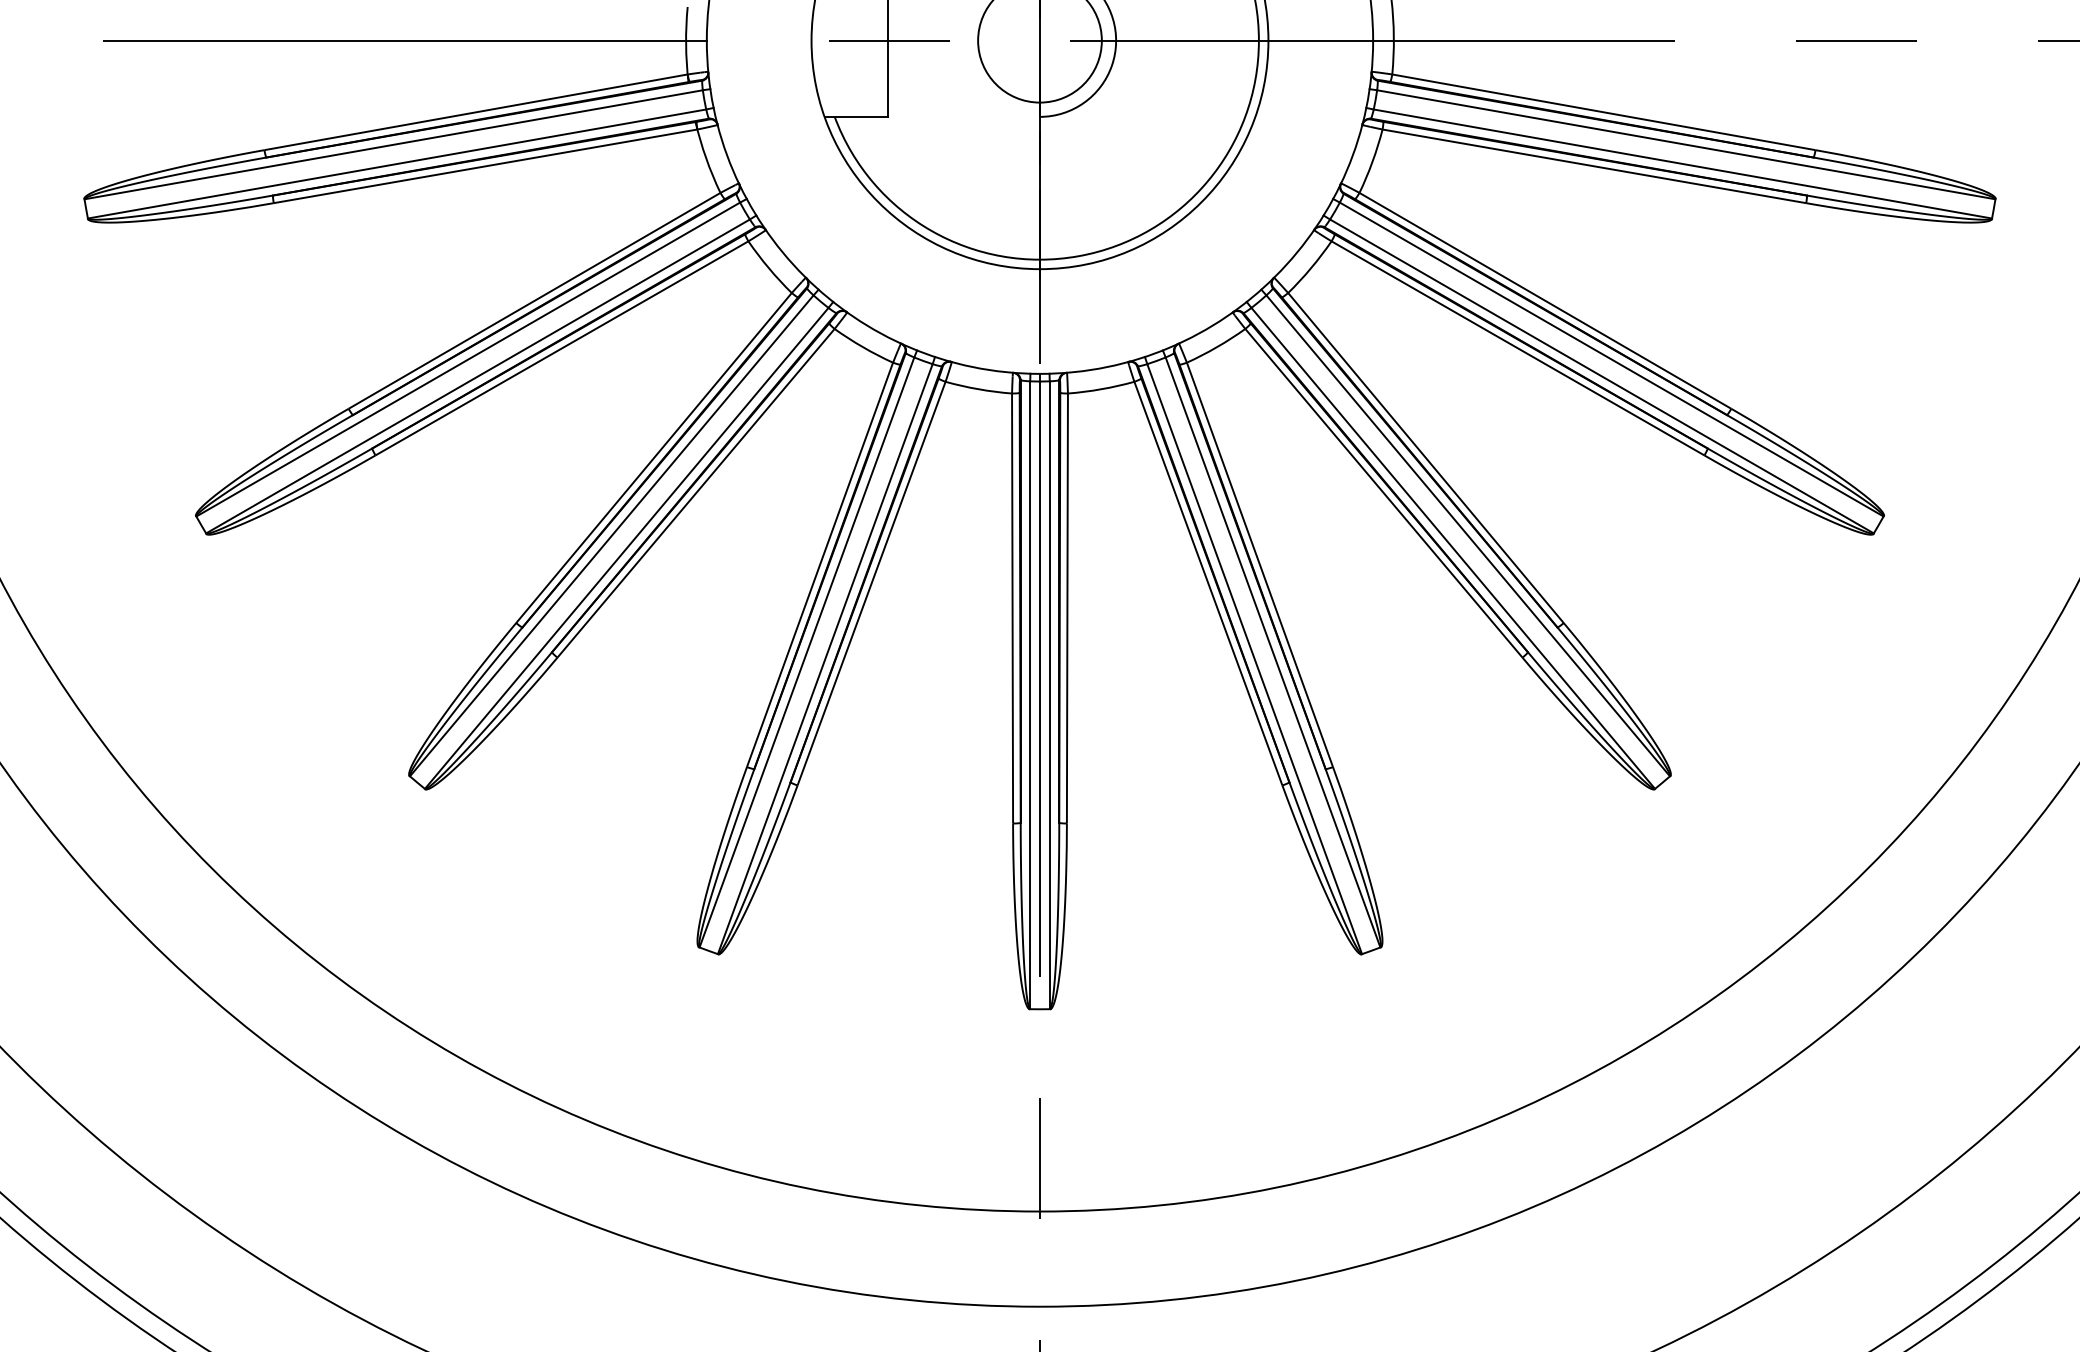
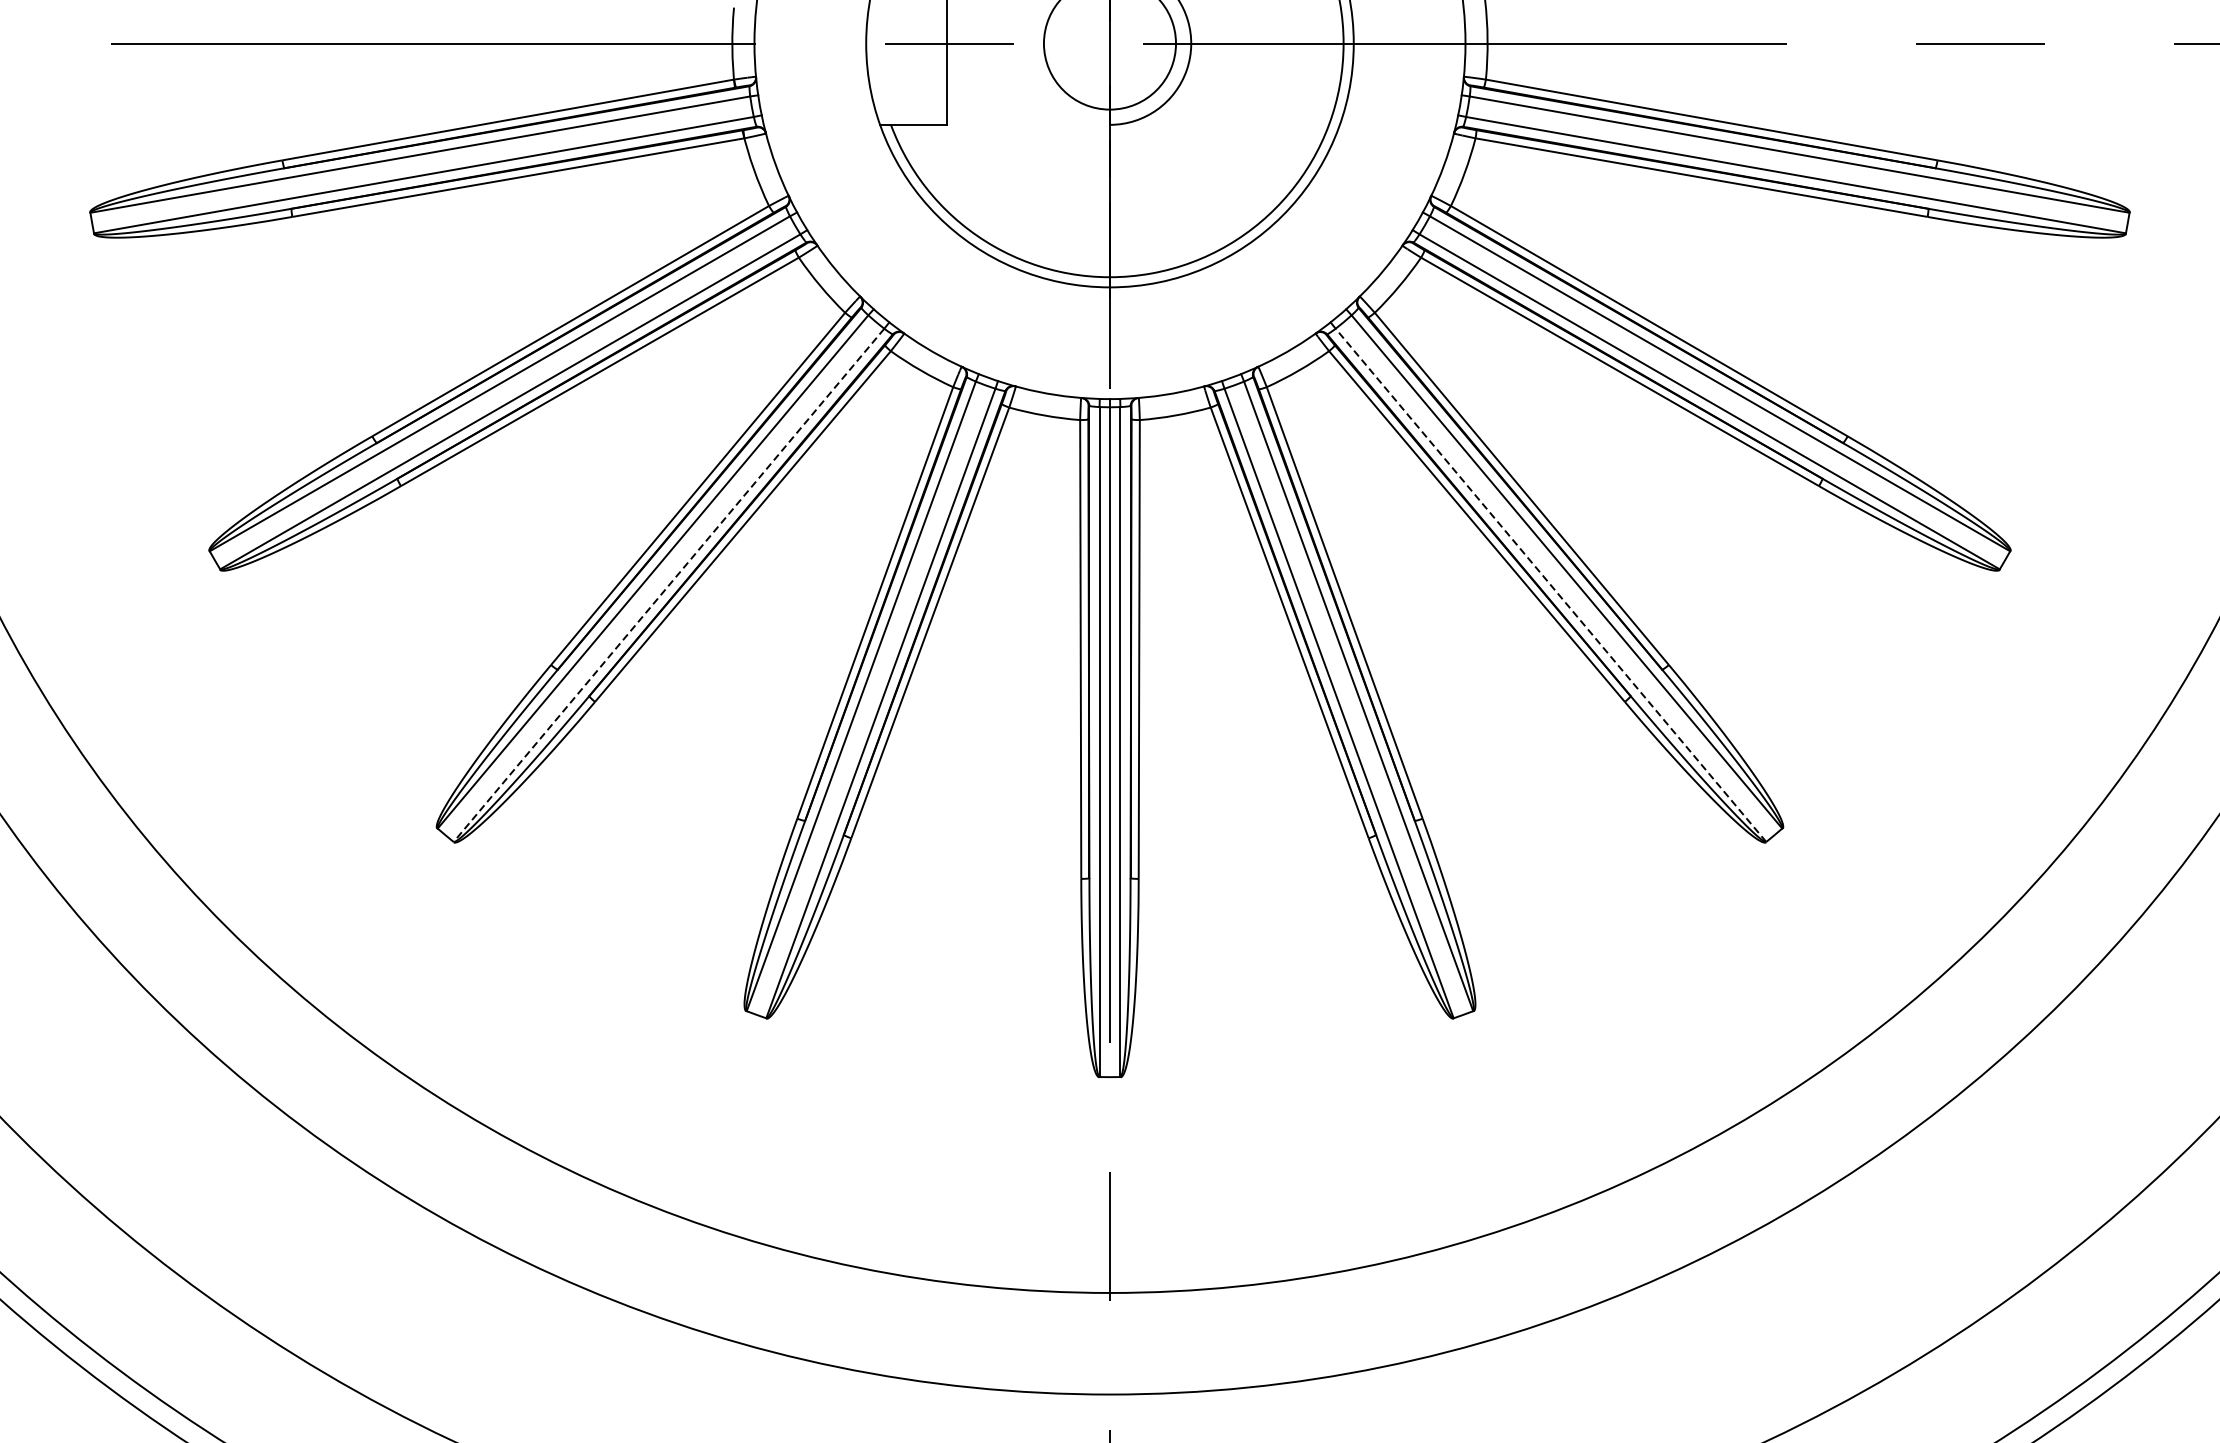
line: (626, 548) -> (668, 585), solid -> dashed
line: (1453, 548) -> (1551, 585), solid -> dashed

